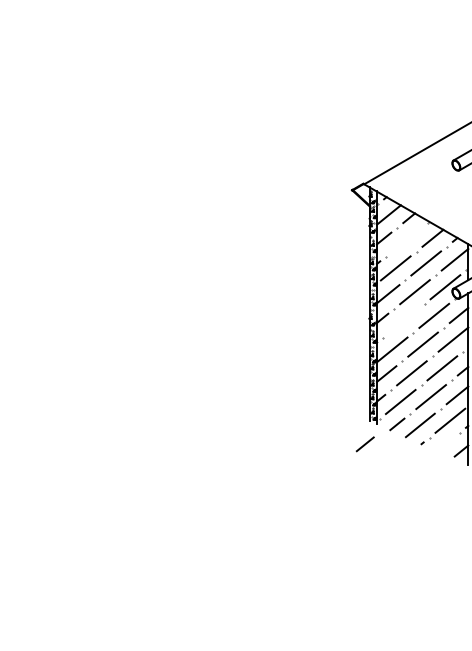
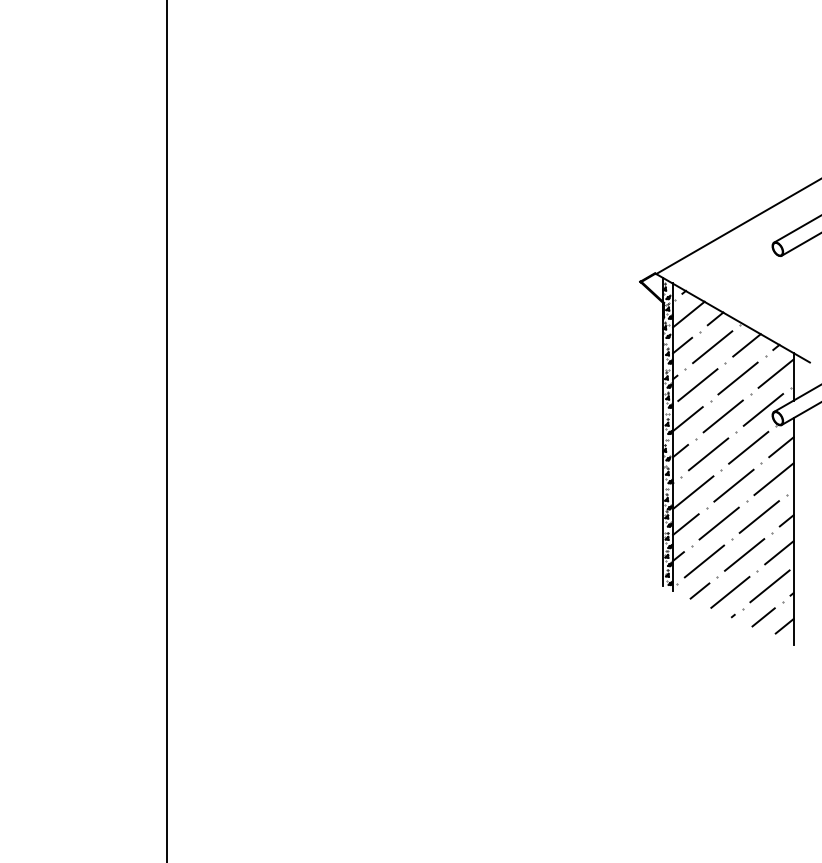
line: (406, 239) -> (712, 346), added
line: (403, 320) -> (708, 454), added
line: (365, 444) -> (763, 617), moved

